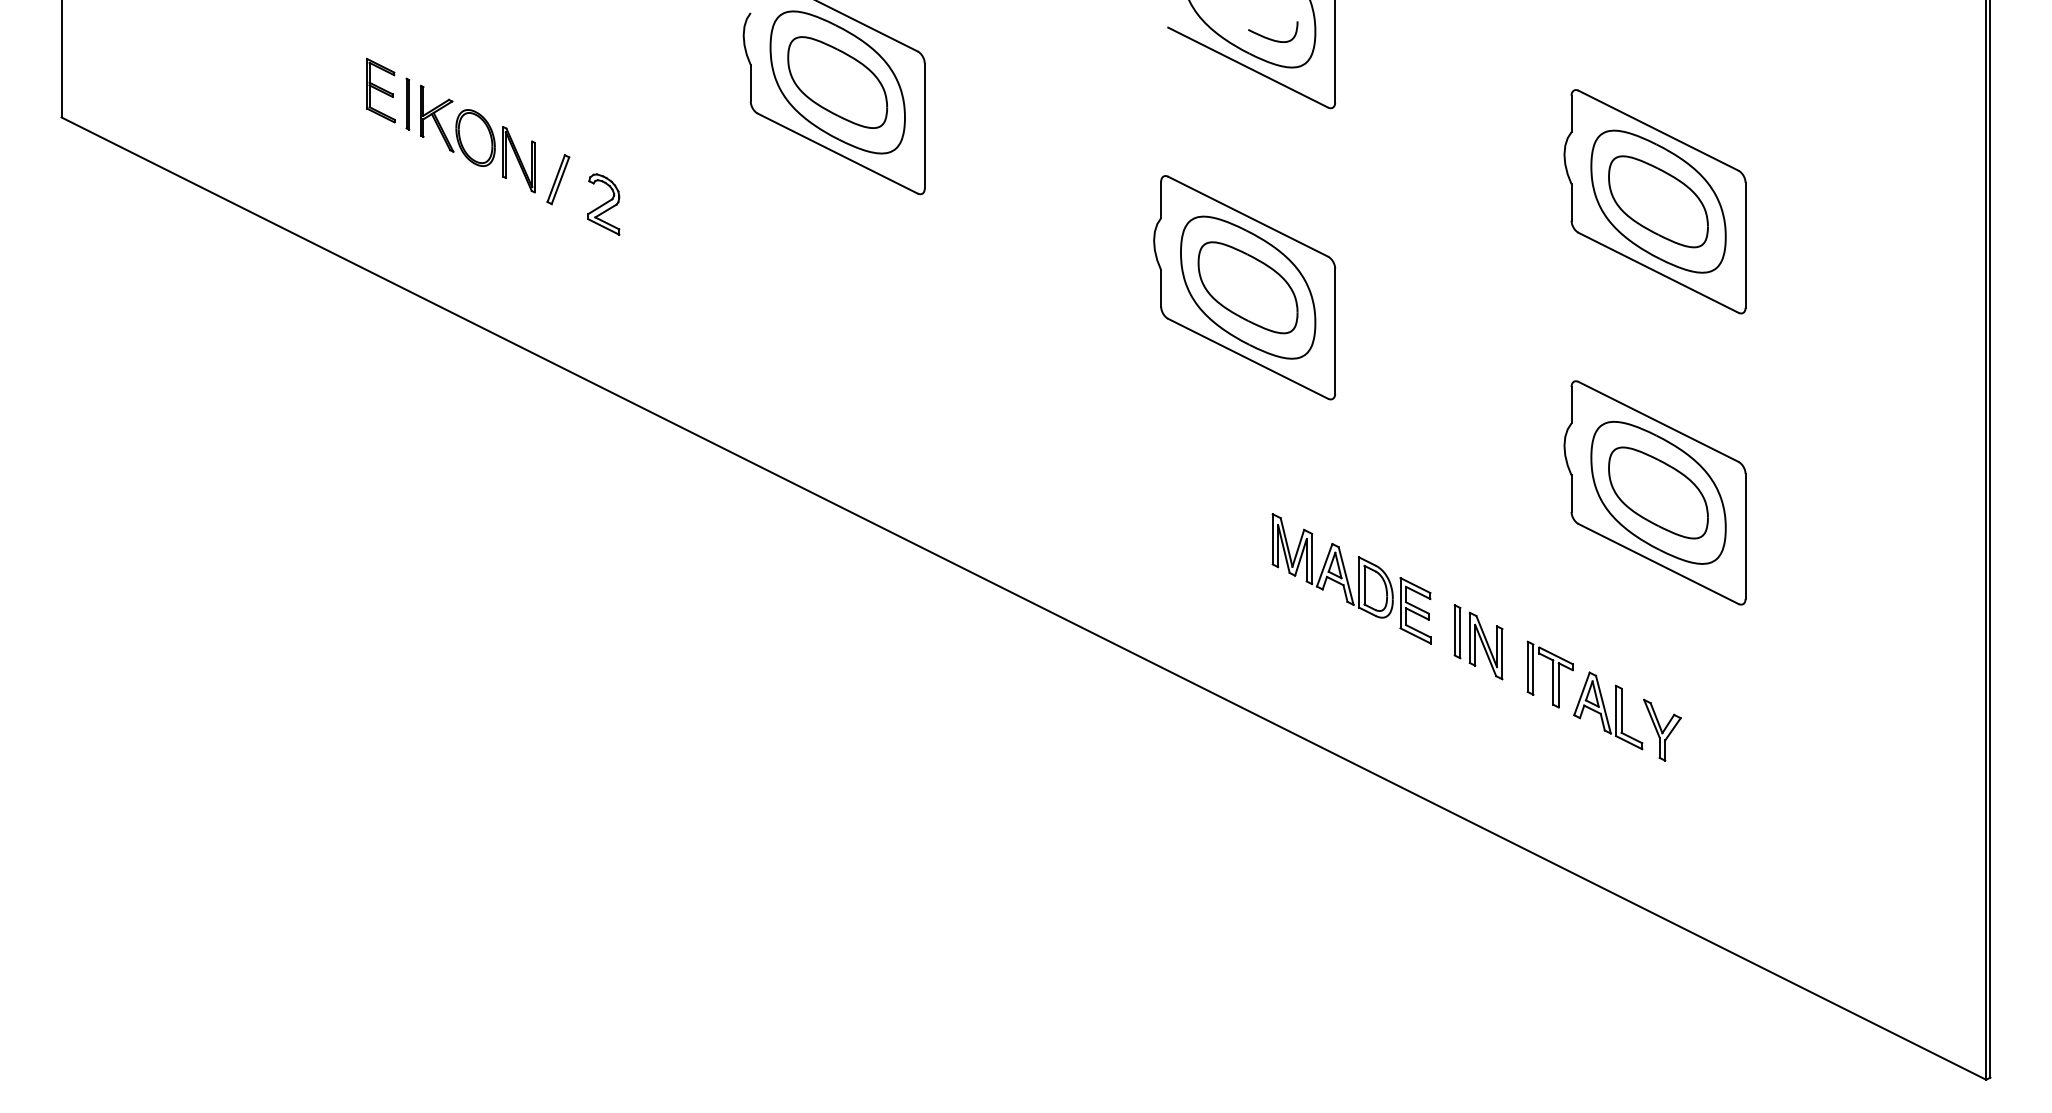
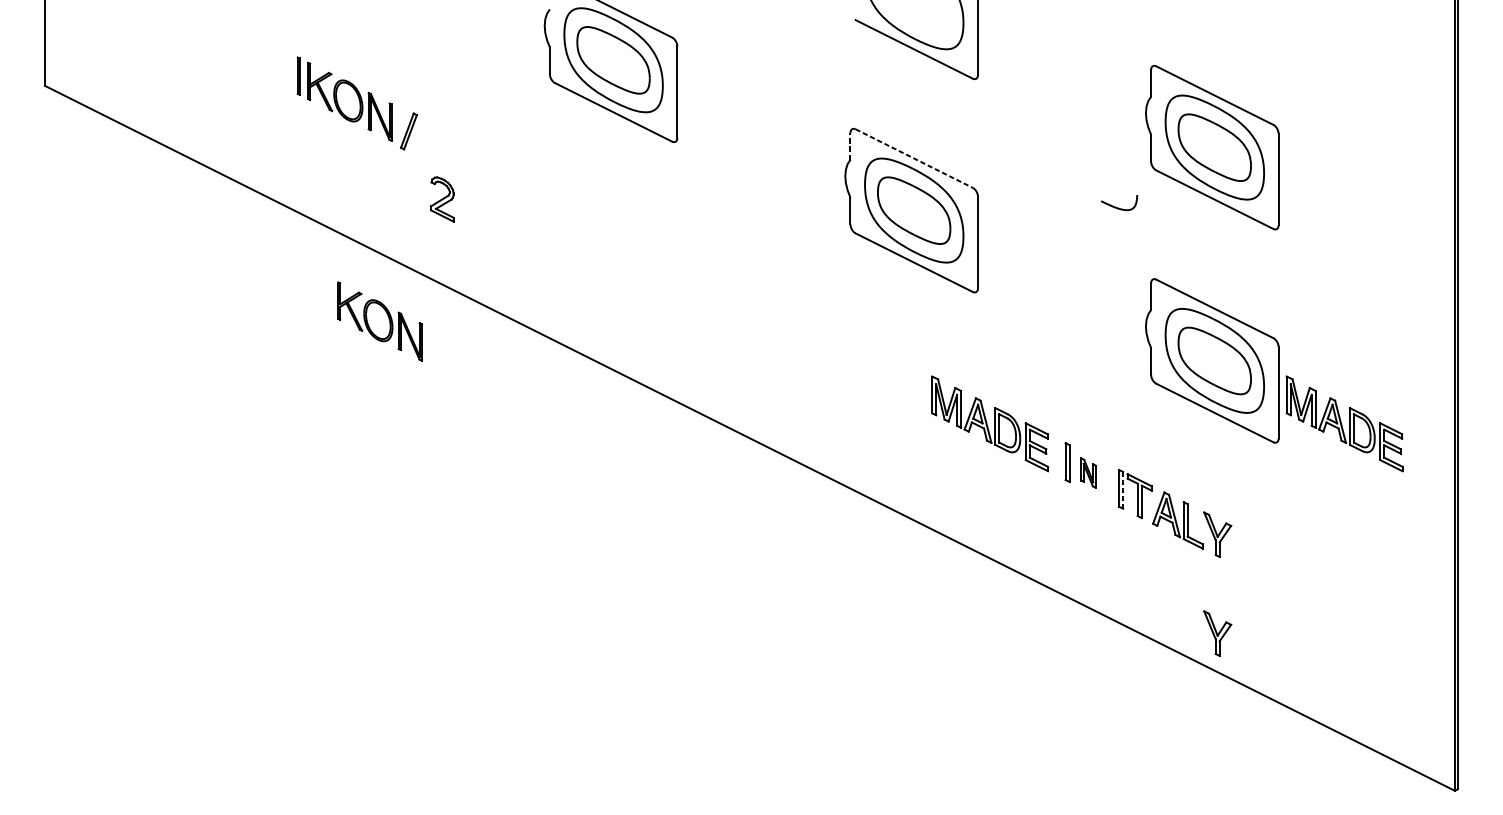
curve: (1271, 38) -> (1118, 207), moved
part: (380, 90) -> (278, 66), removed
line: (1161, 199) -> (850, 145), solid -> dashed
part: (603, 204) -> (442, 199), moved
line: (1248, 216) -> (914, 158), solid -> dashed
part: (518, 438) -> (379, 321), added
part: (1835, 578) -> (1344, 423), added
part: (1485, 645) -> (1088, 472), size x0.6
line: (1533, 670) -> (1123, 491), solid -> dashed
part: (1662, 864) -> (1217, 633), added

